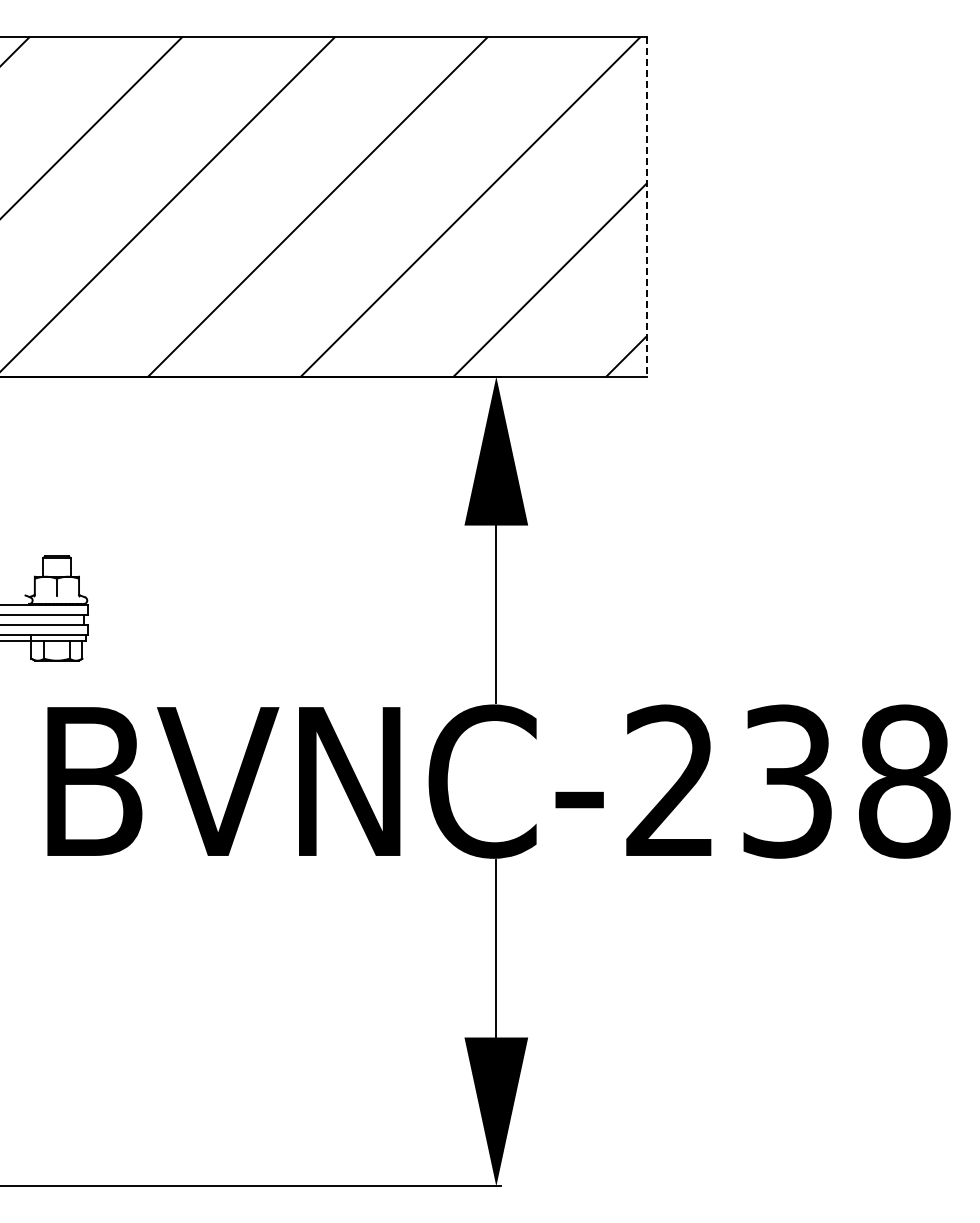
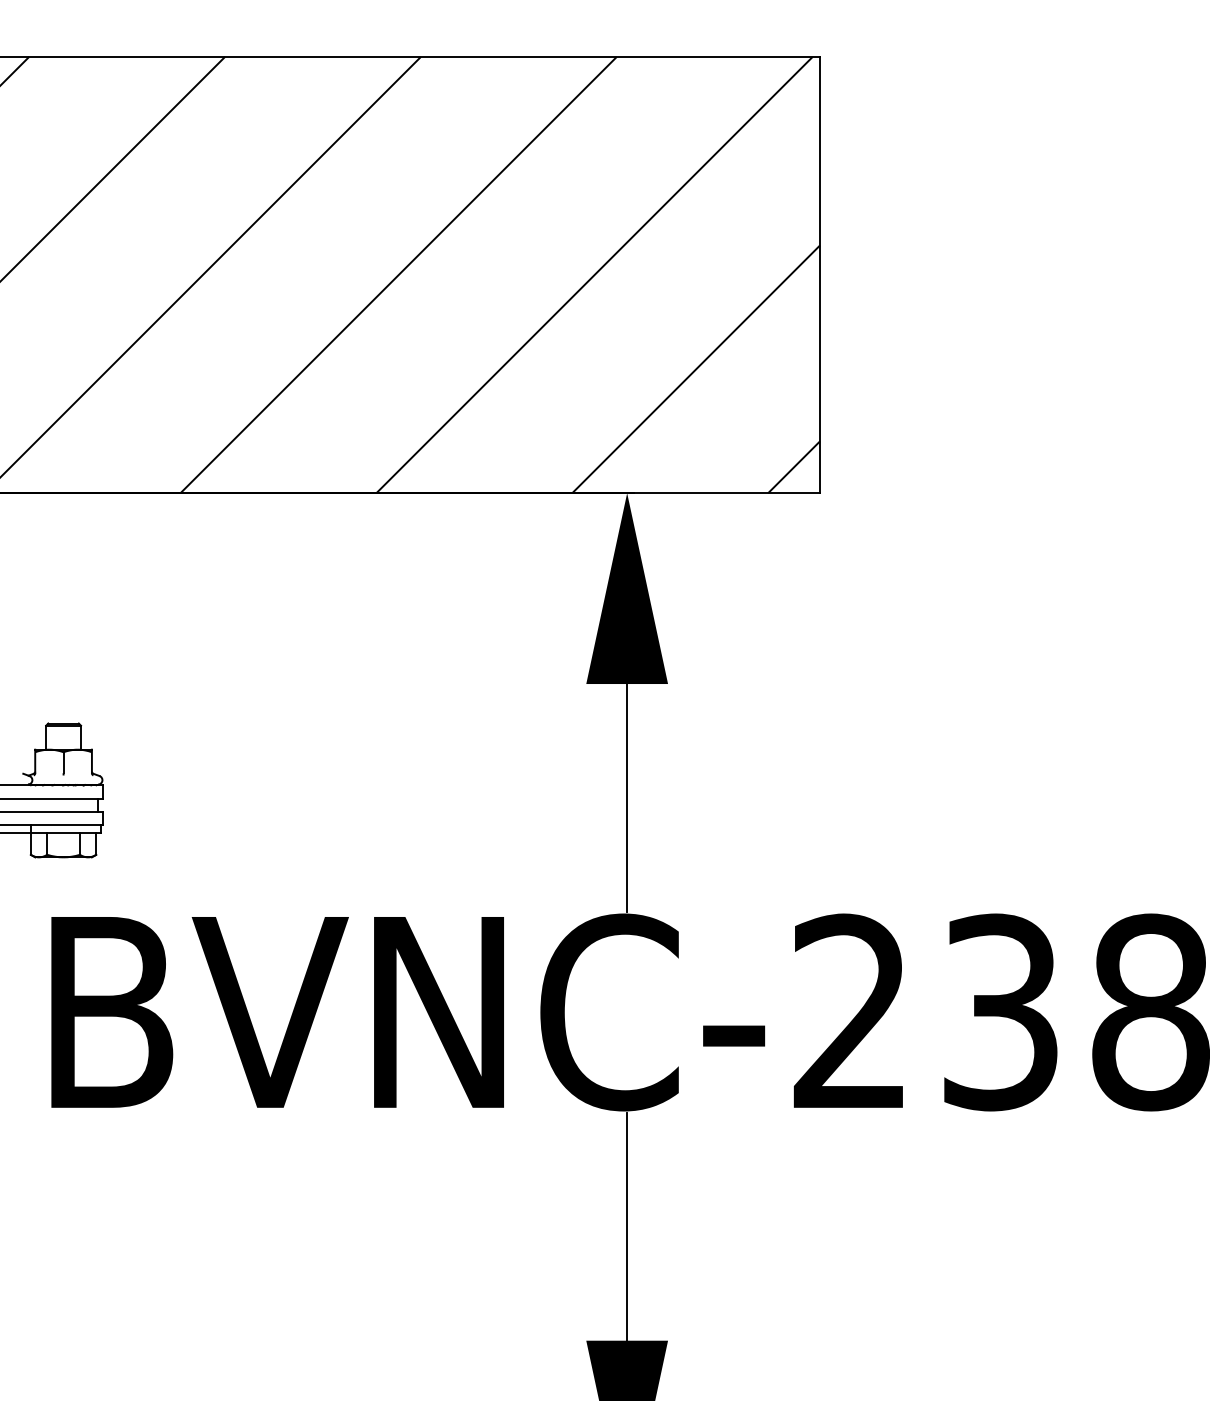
line: (646, 207) -> (819, 276), dashed -> solid

